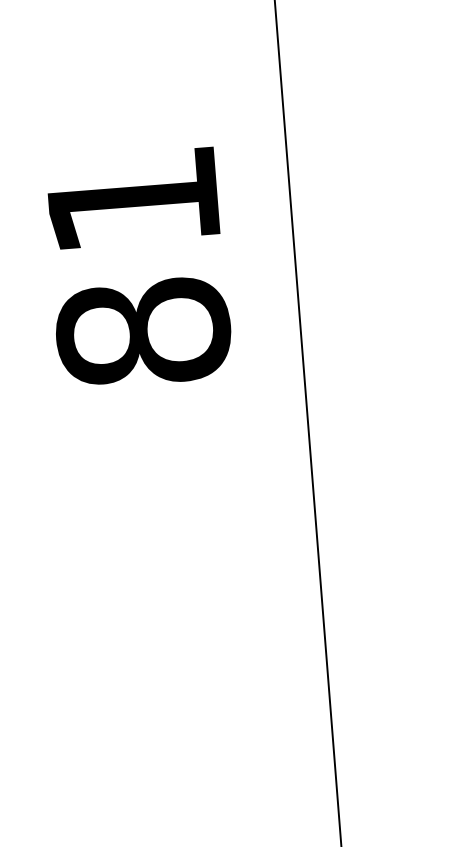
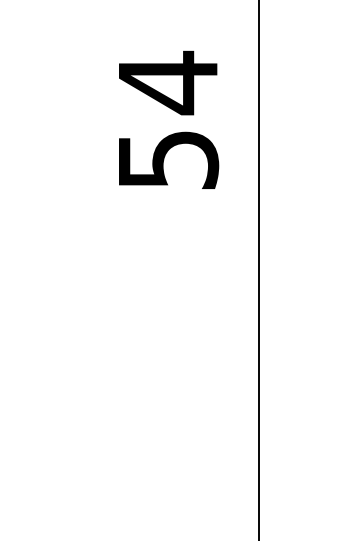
text: (138, 265) -> (168, 120), 81 -> 54

